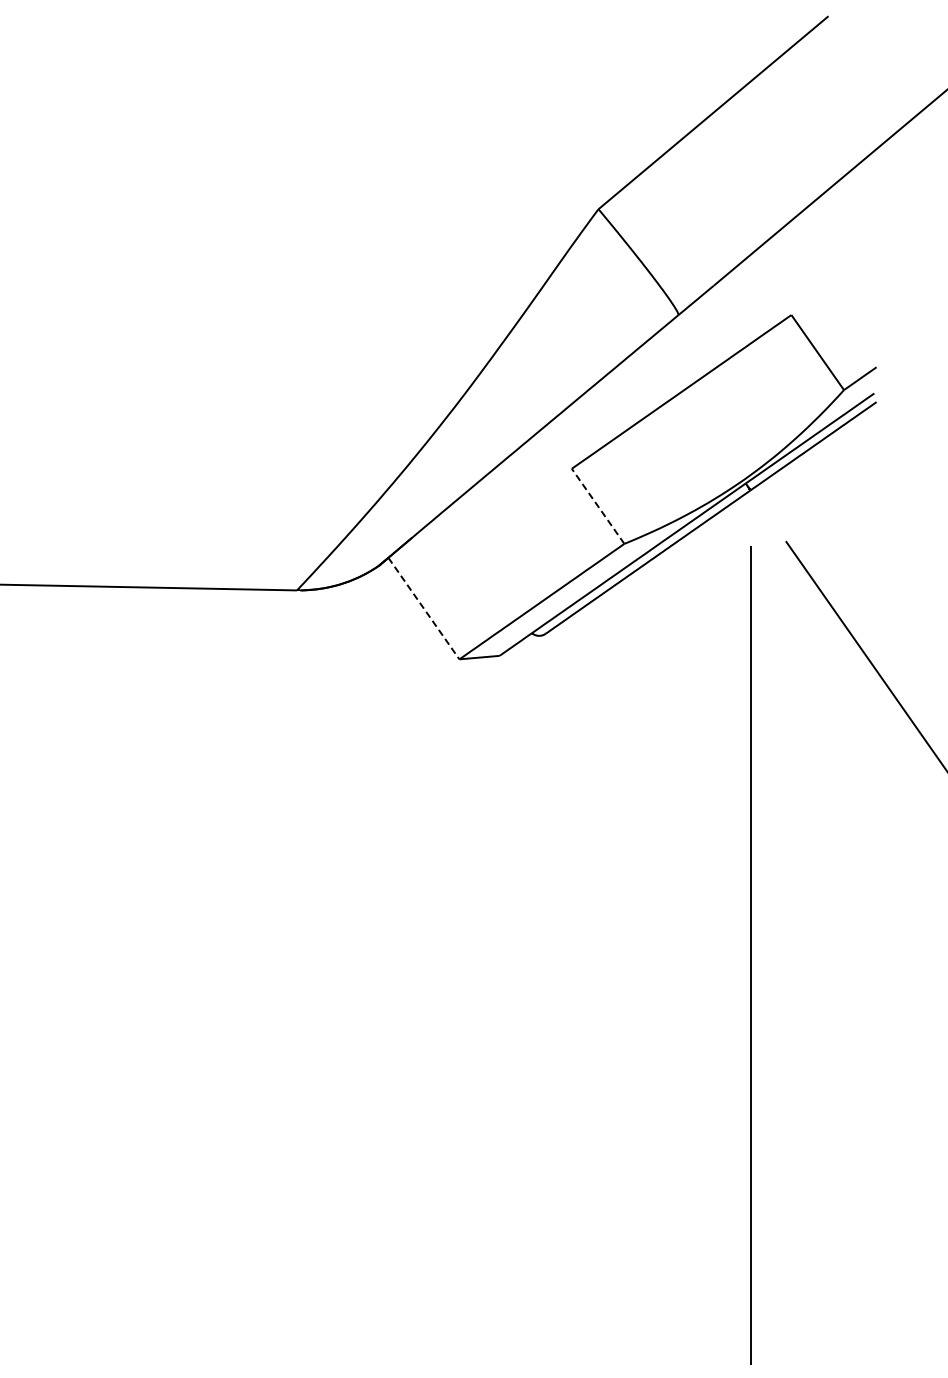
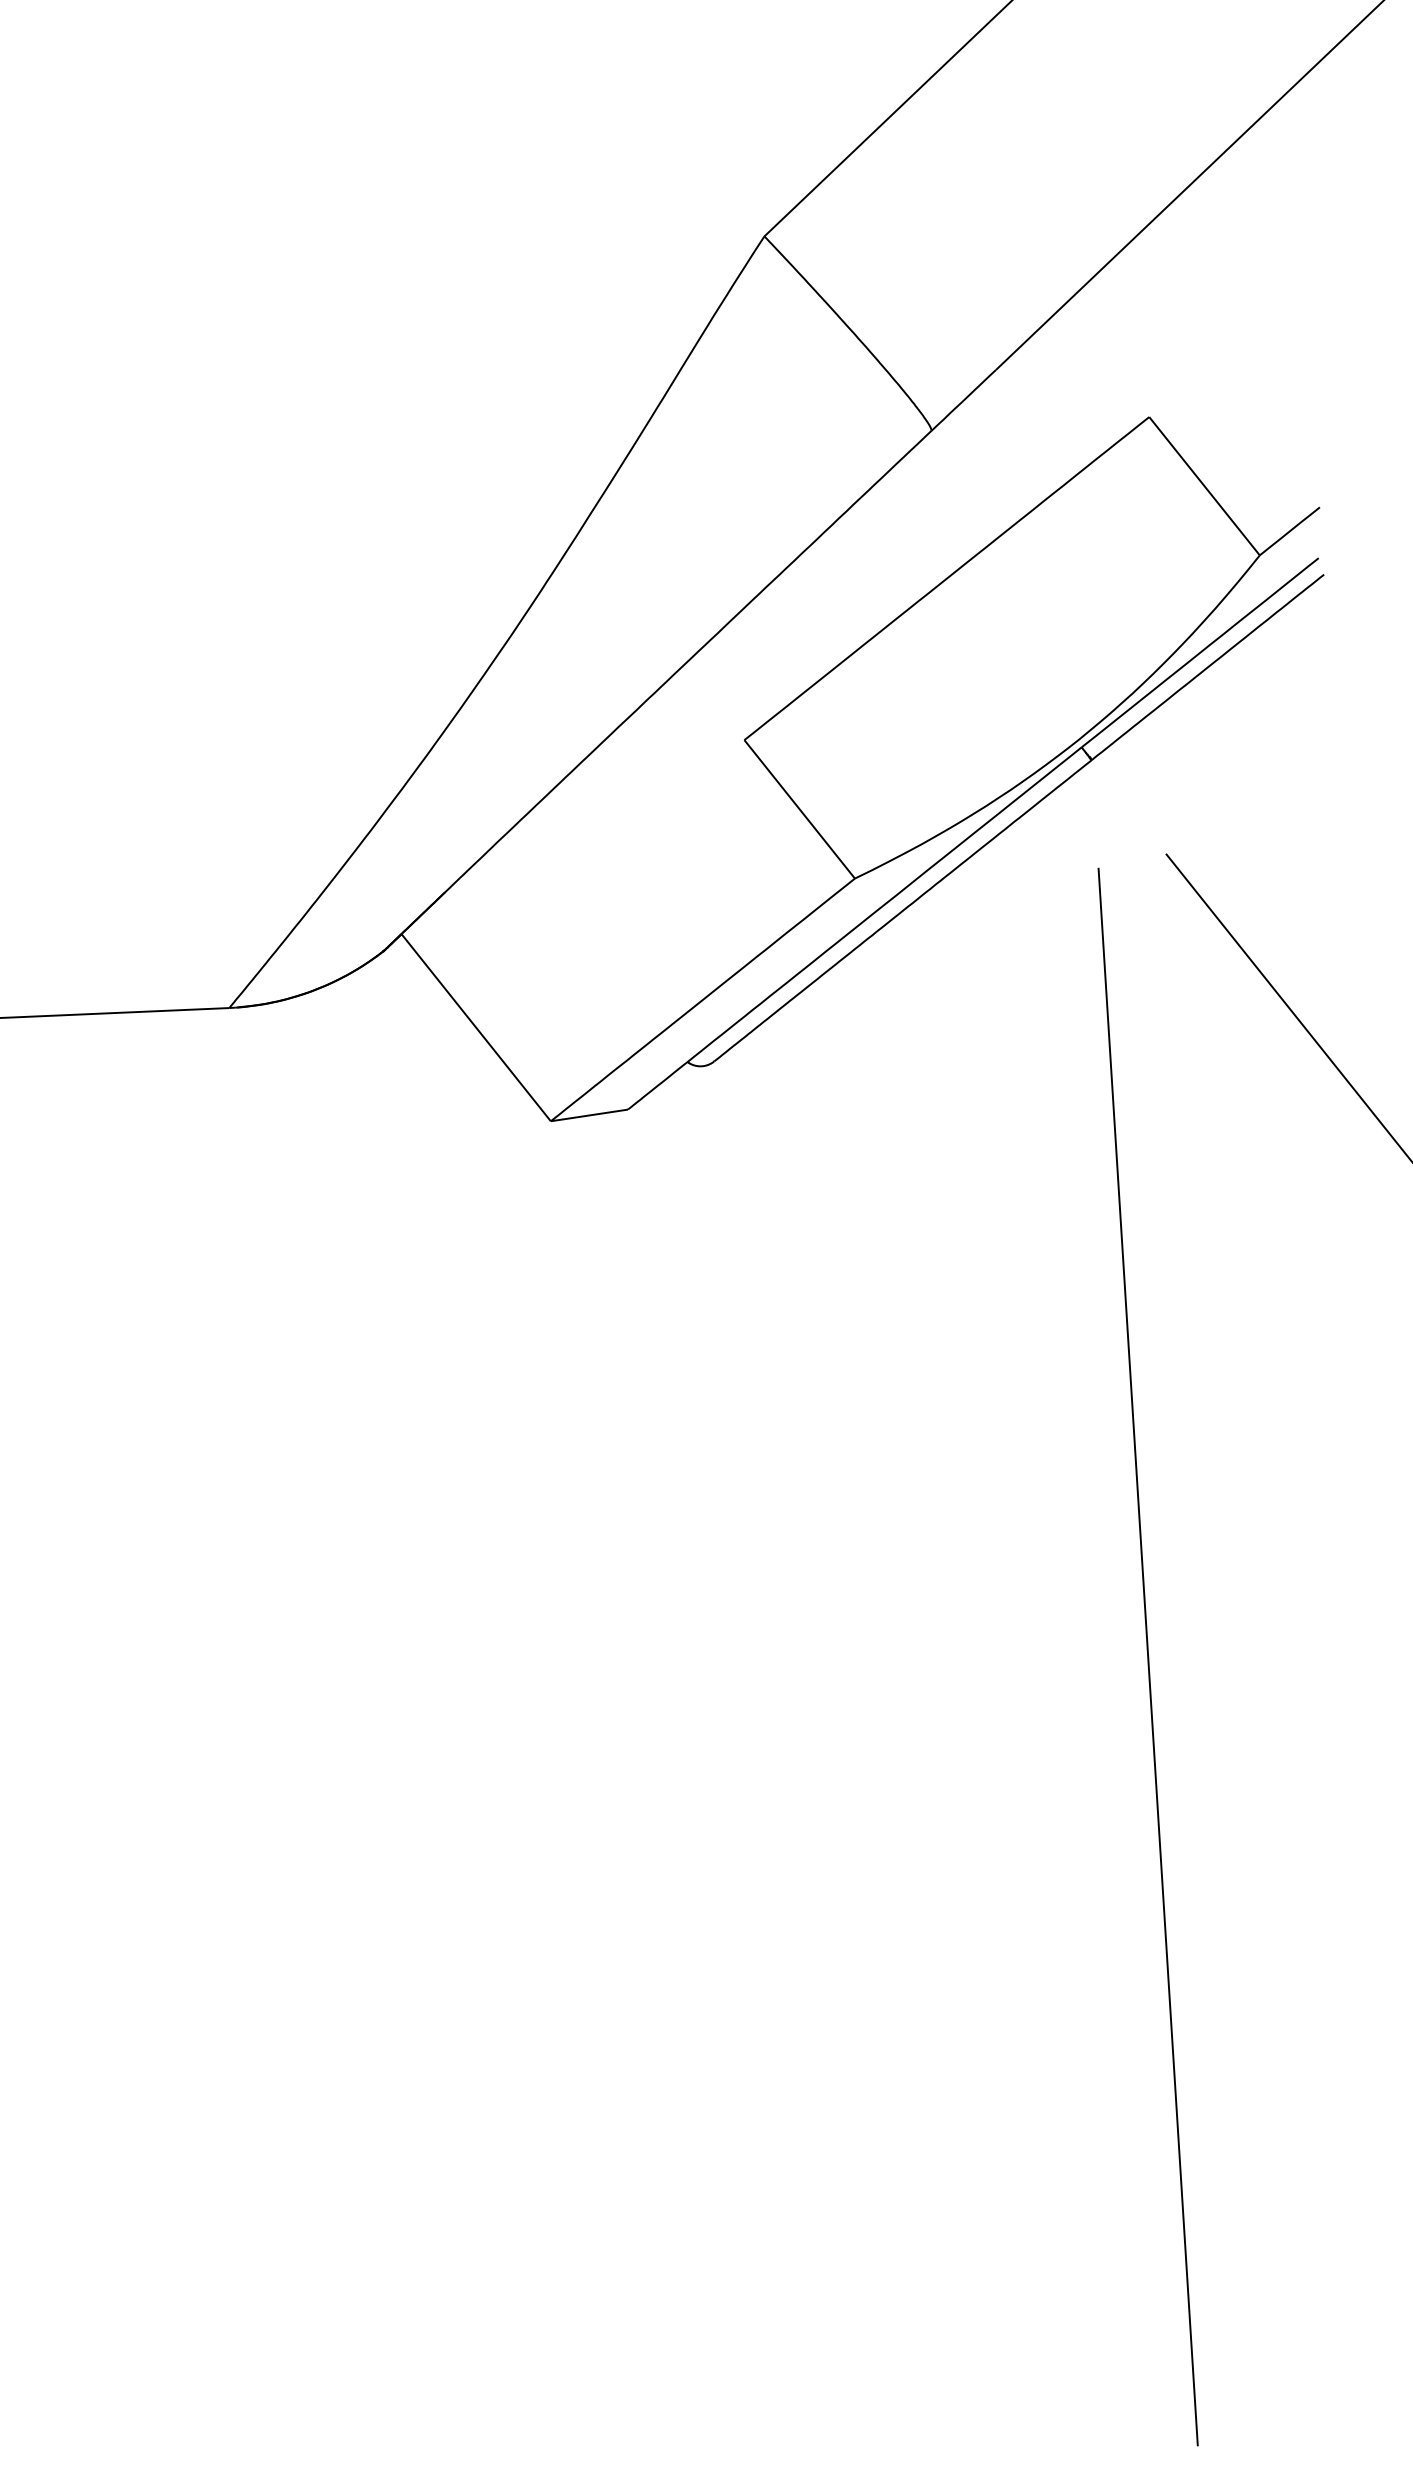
line: (598, 506) -> (800, 809), dashed -> solid
line: (423, 608) -> (475, 1027), dashed -> solid

